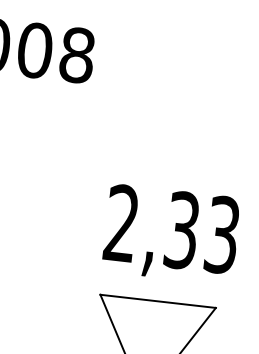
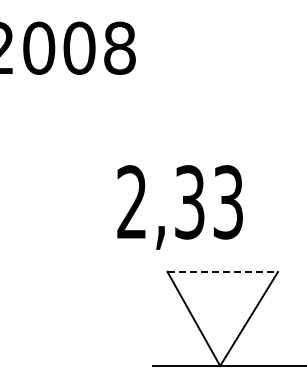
text: (170, 234) -> (179, 207), moved
line: (158, 300) -> (223, 271), solid -> dashed

